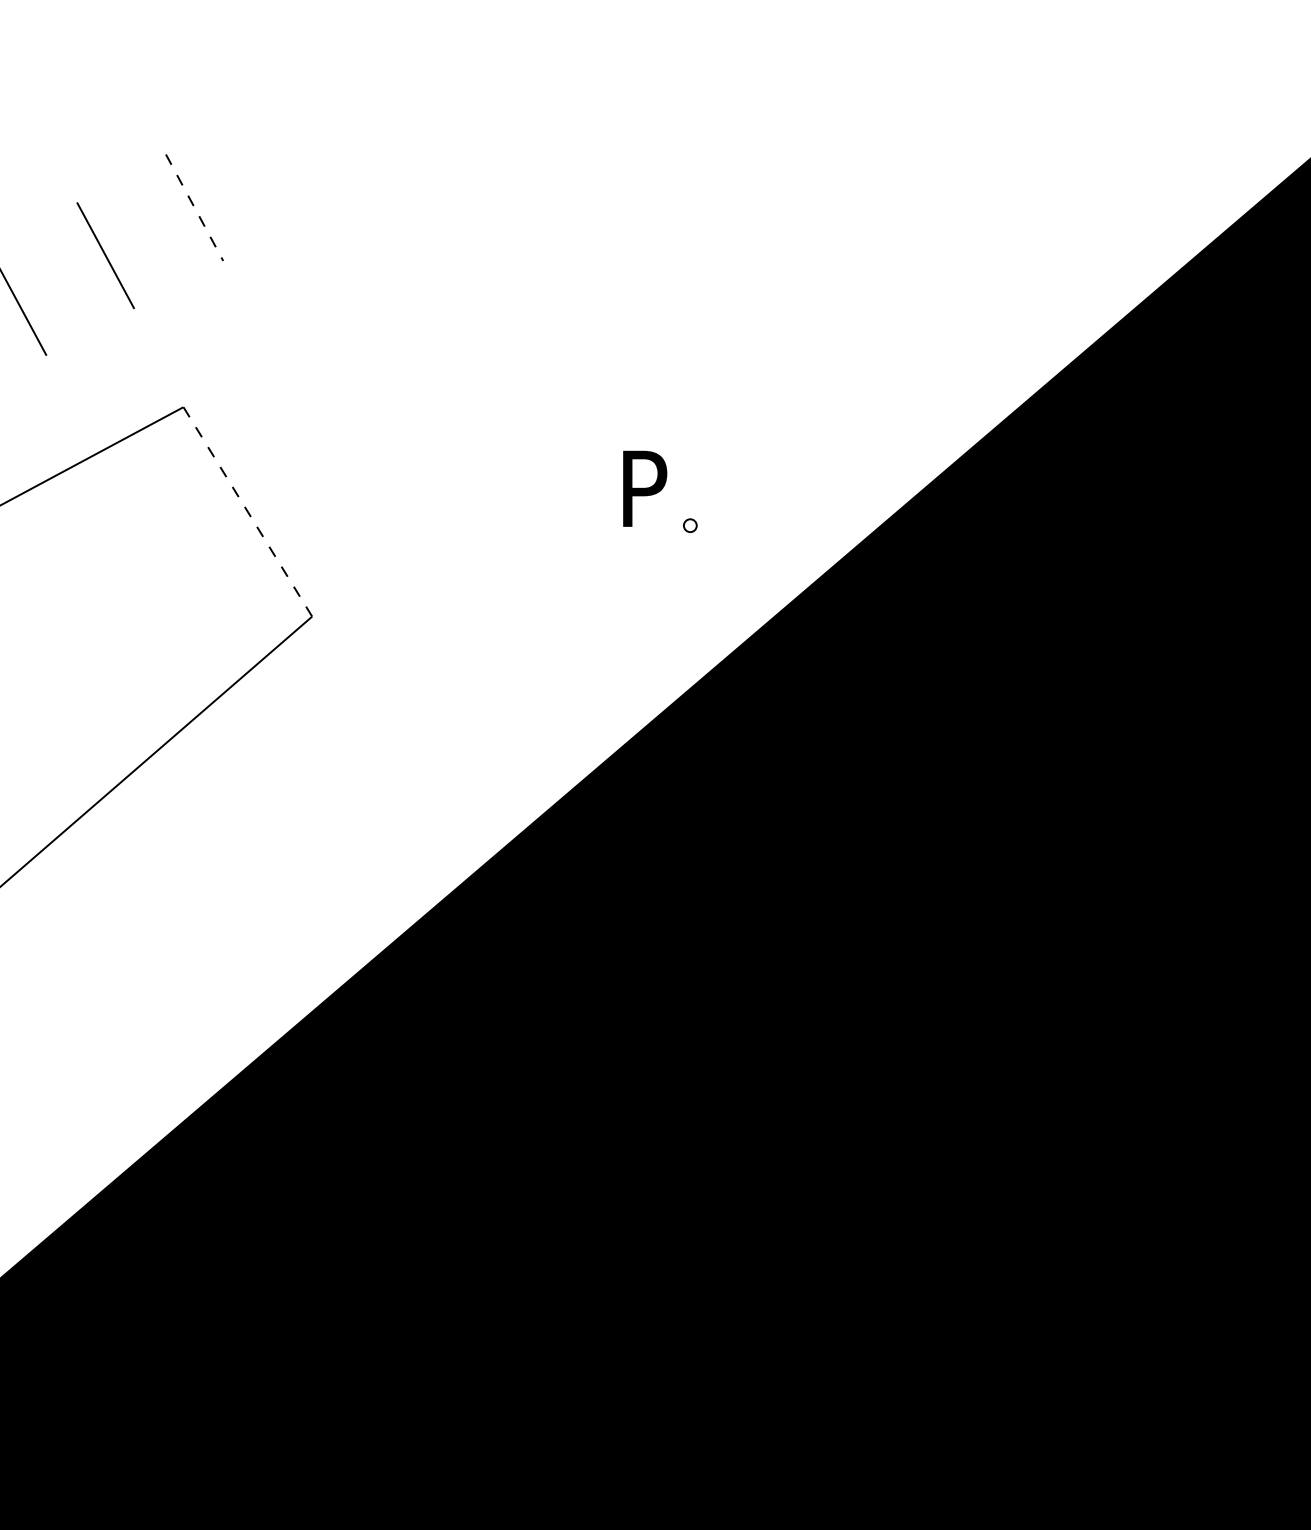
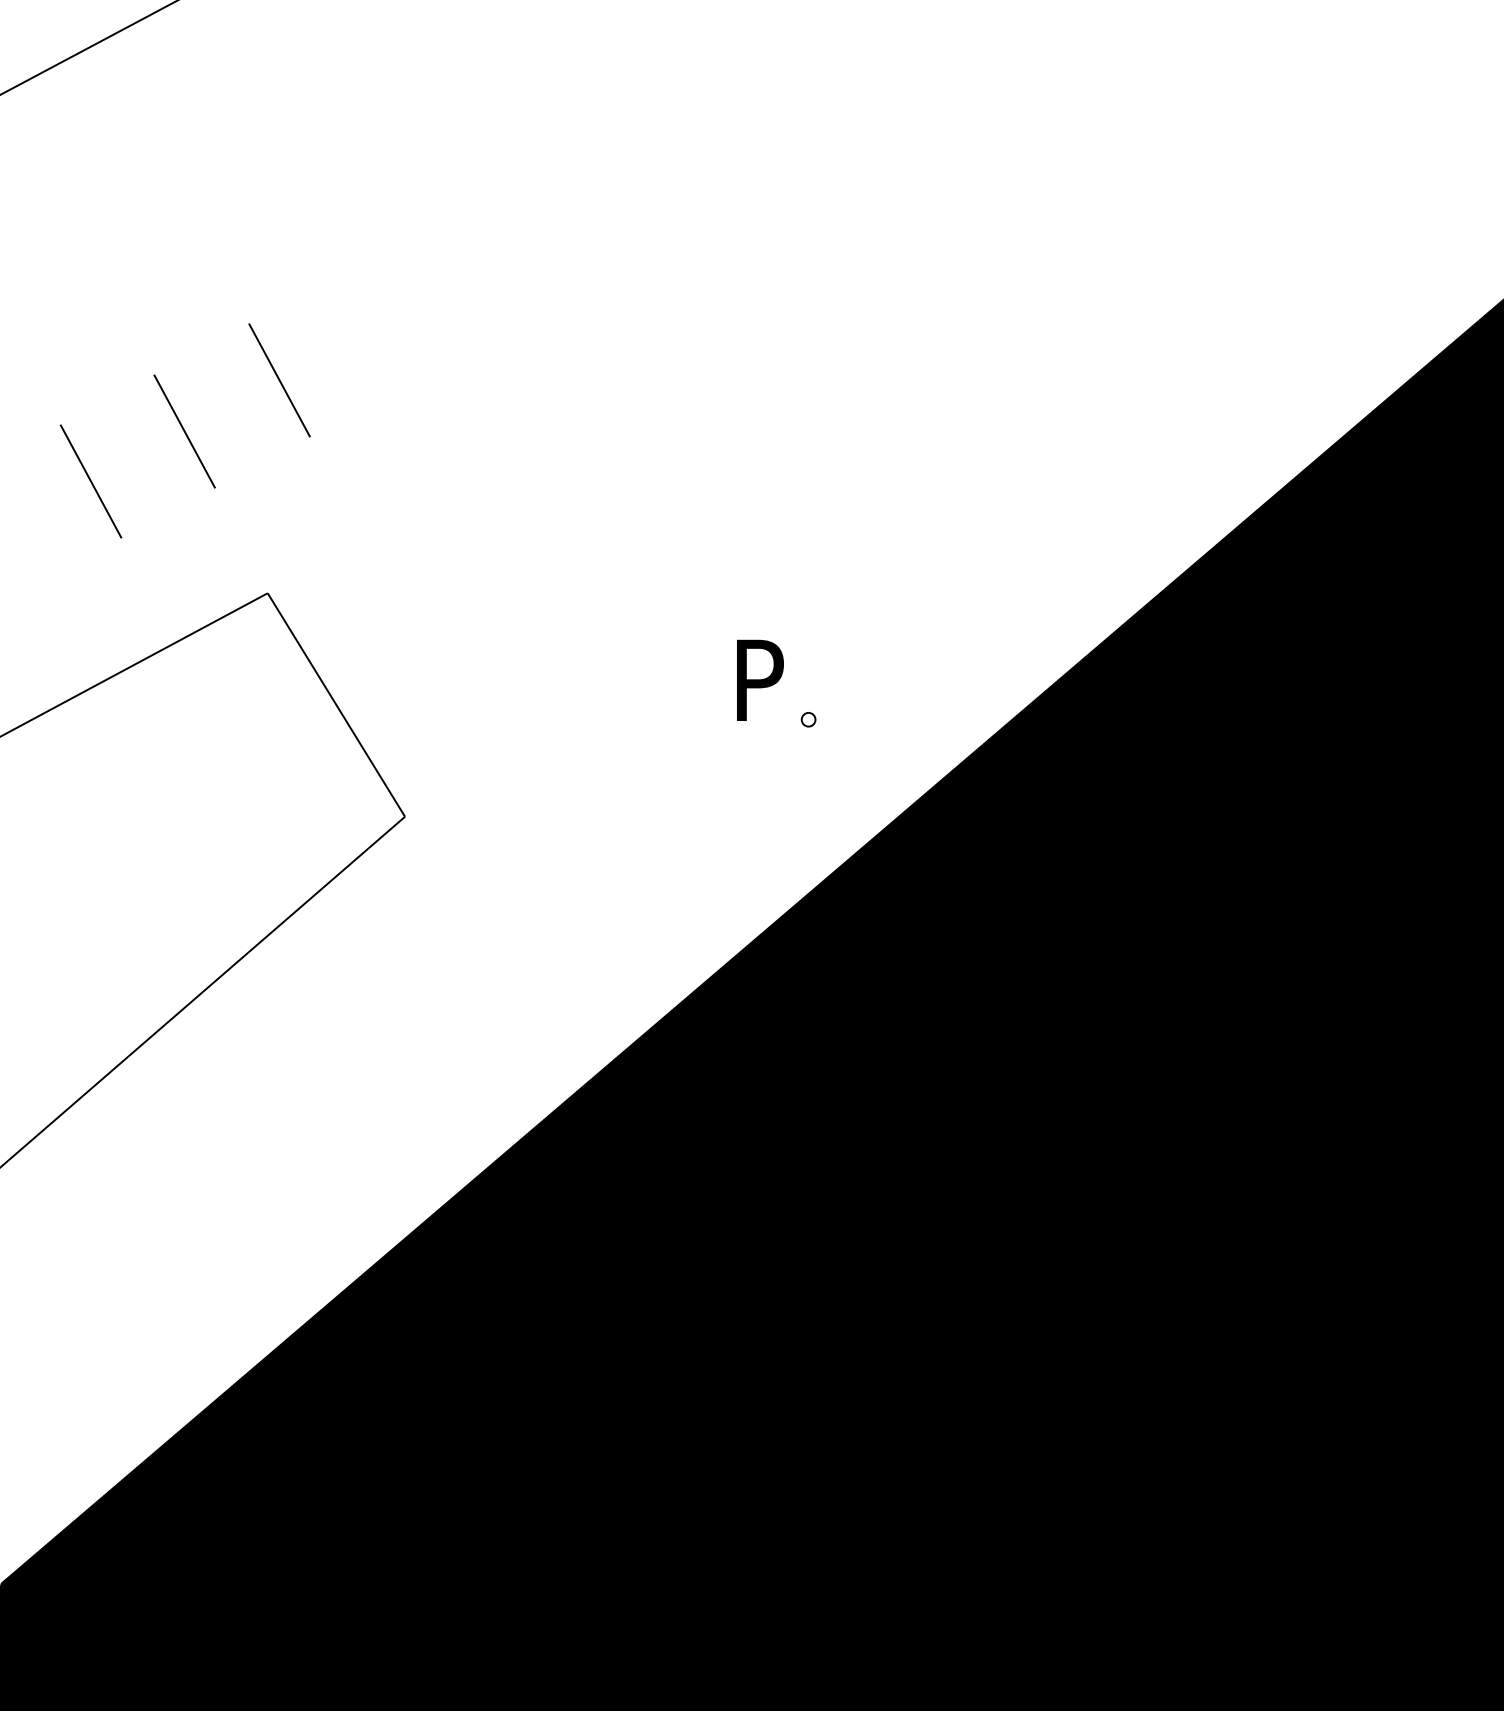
line: (194, 207) -> (279, 380), dashed -> solid
line: (247, 511) -> (336, 704), dashed -> solid

